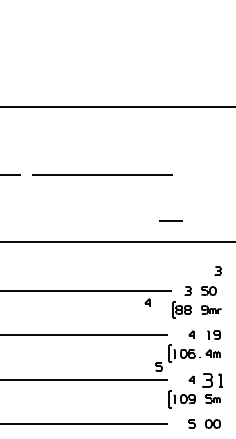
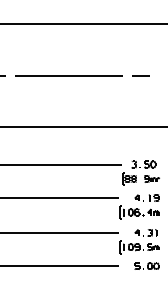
line: (170, 220) -> (140, 75), moved
part: (217, 270) -> (156, 148), removed
part: (147, 302) -> (103, 173), removed
part: (158, 366) -> (111, 222), removed
part: (211, 379) -> (152, 232), size x0.62

